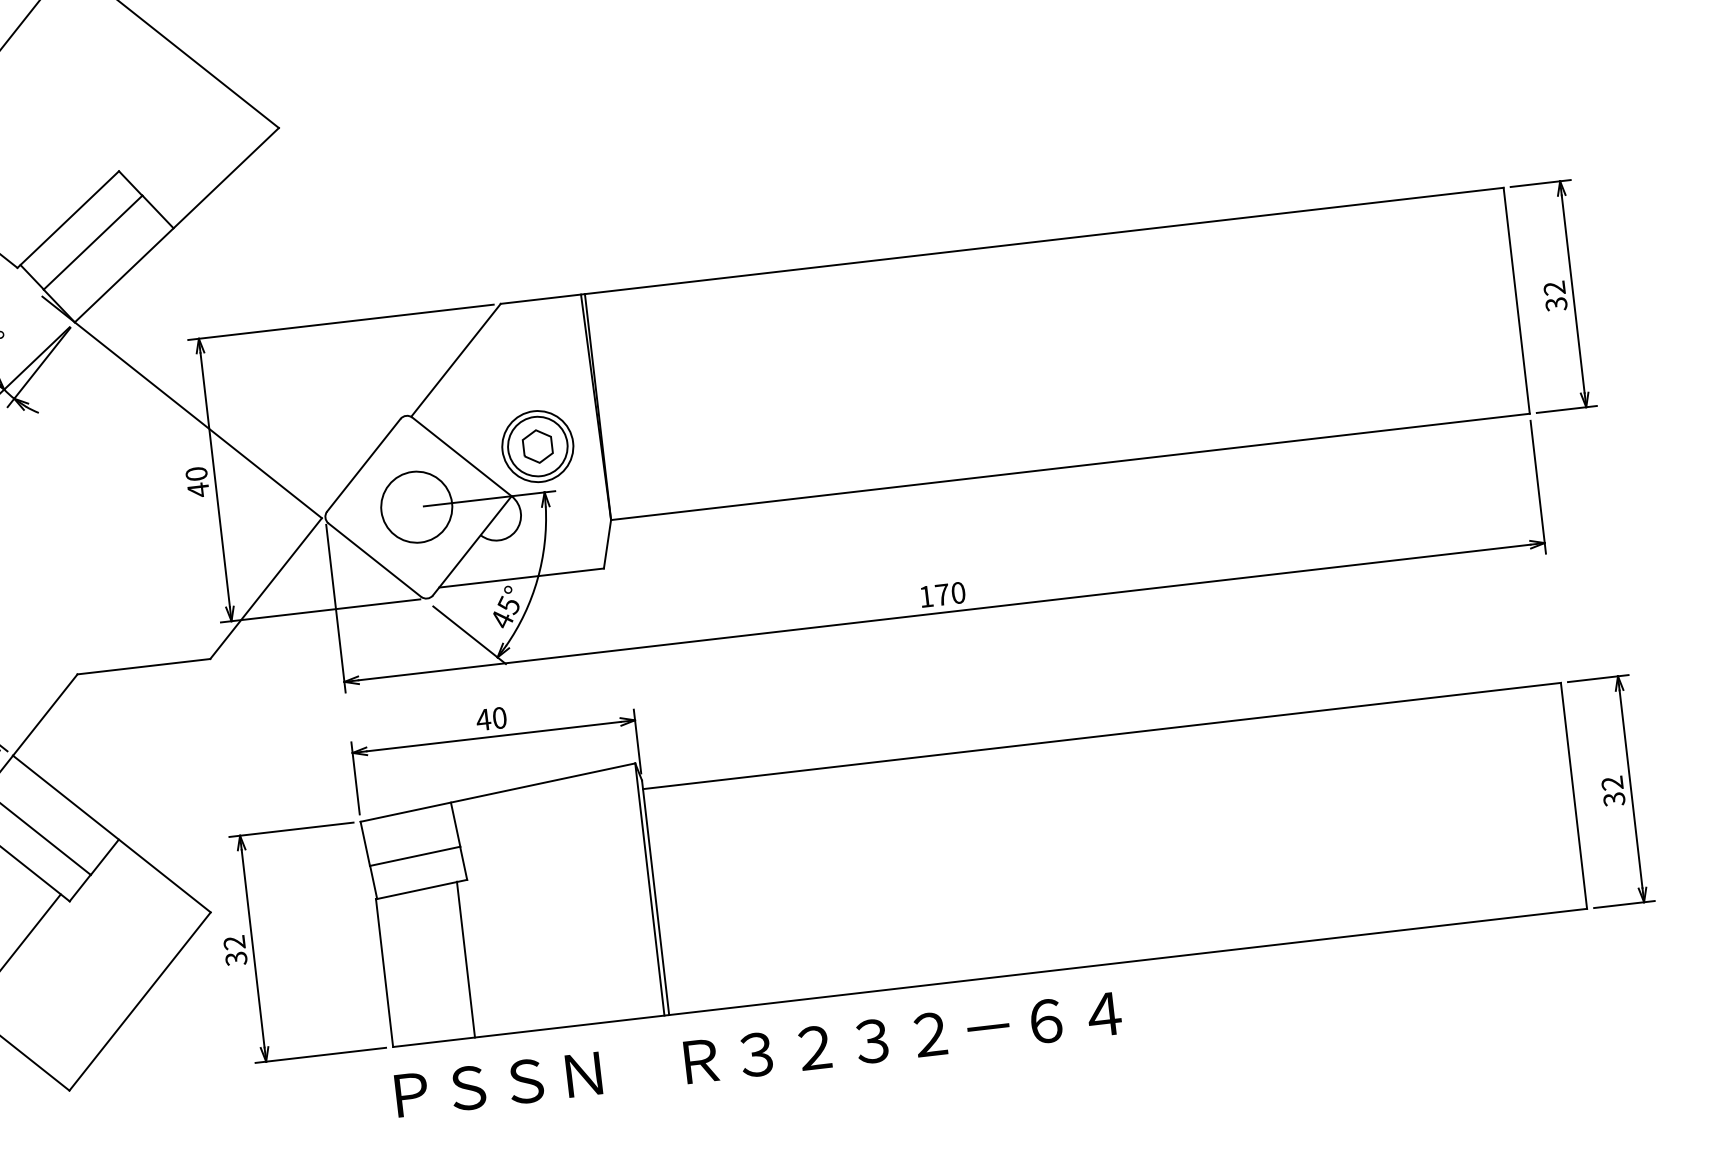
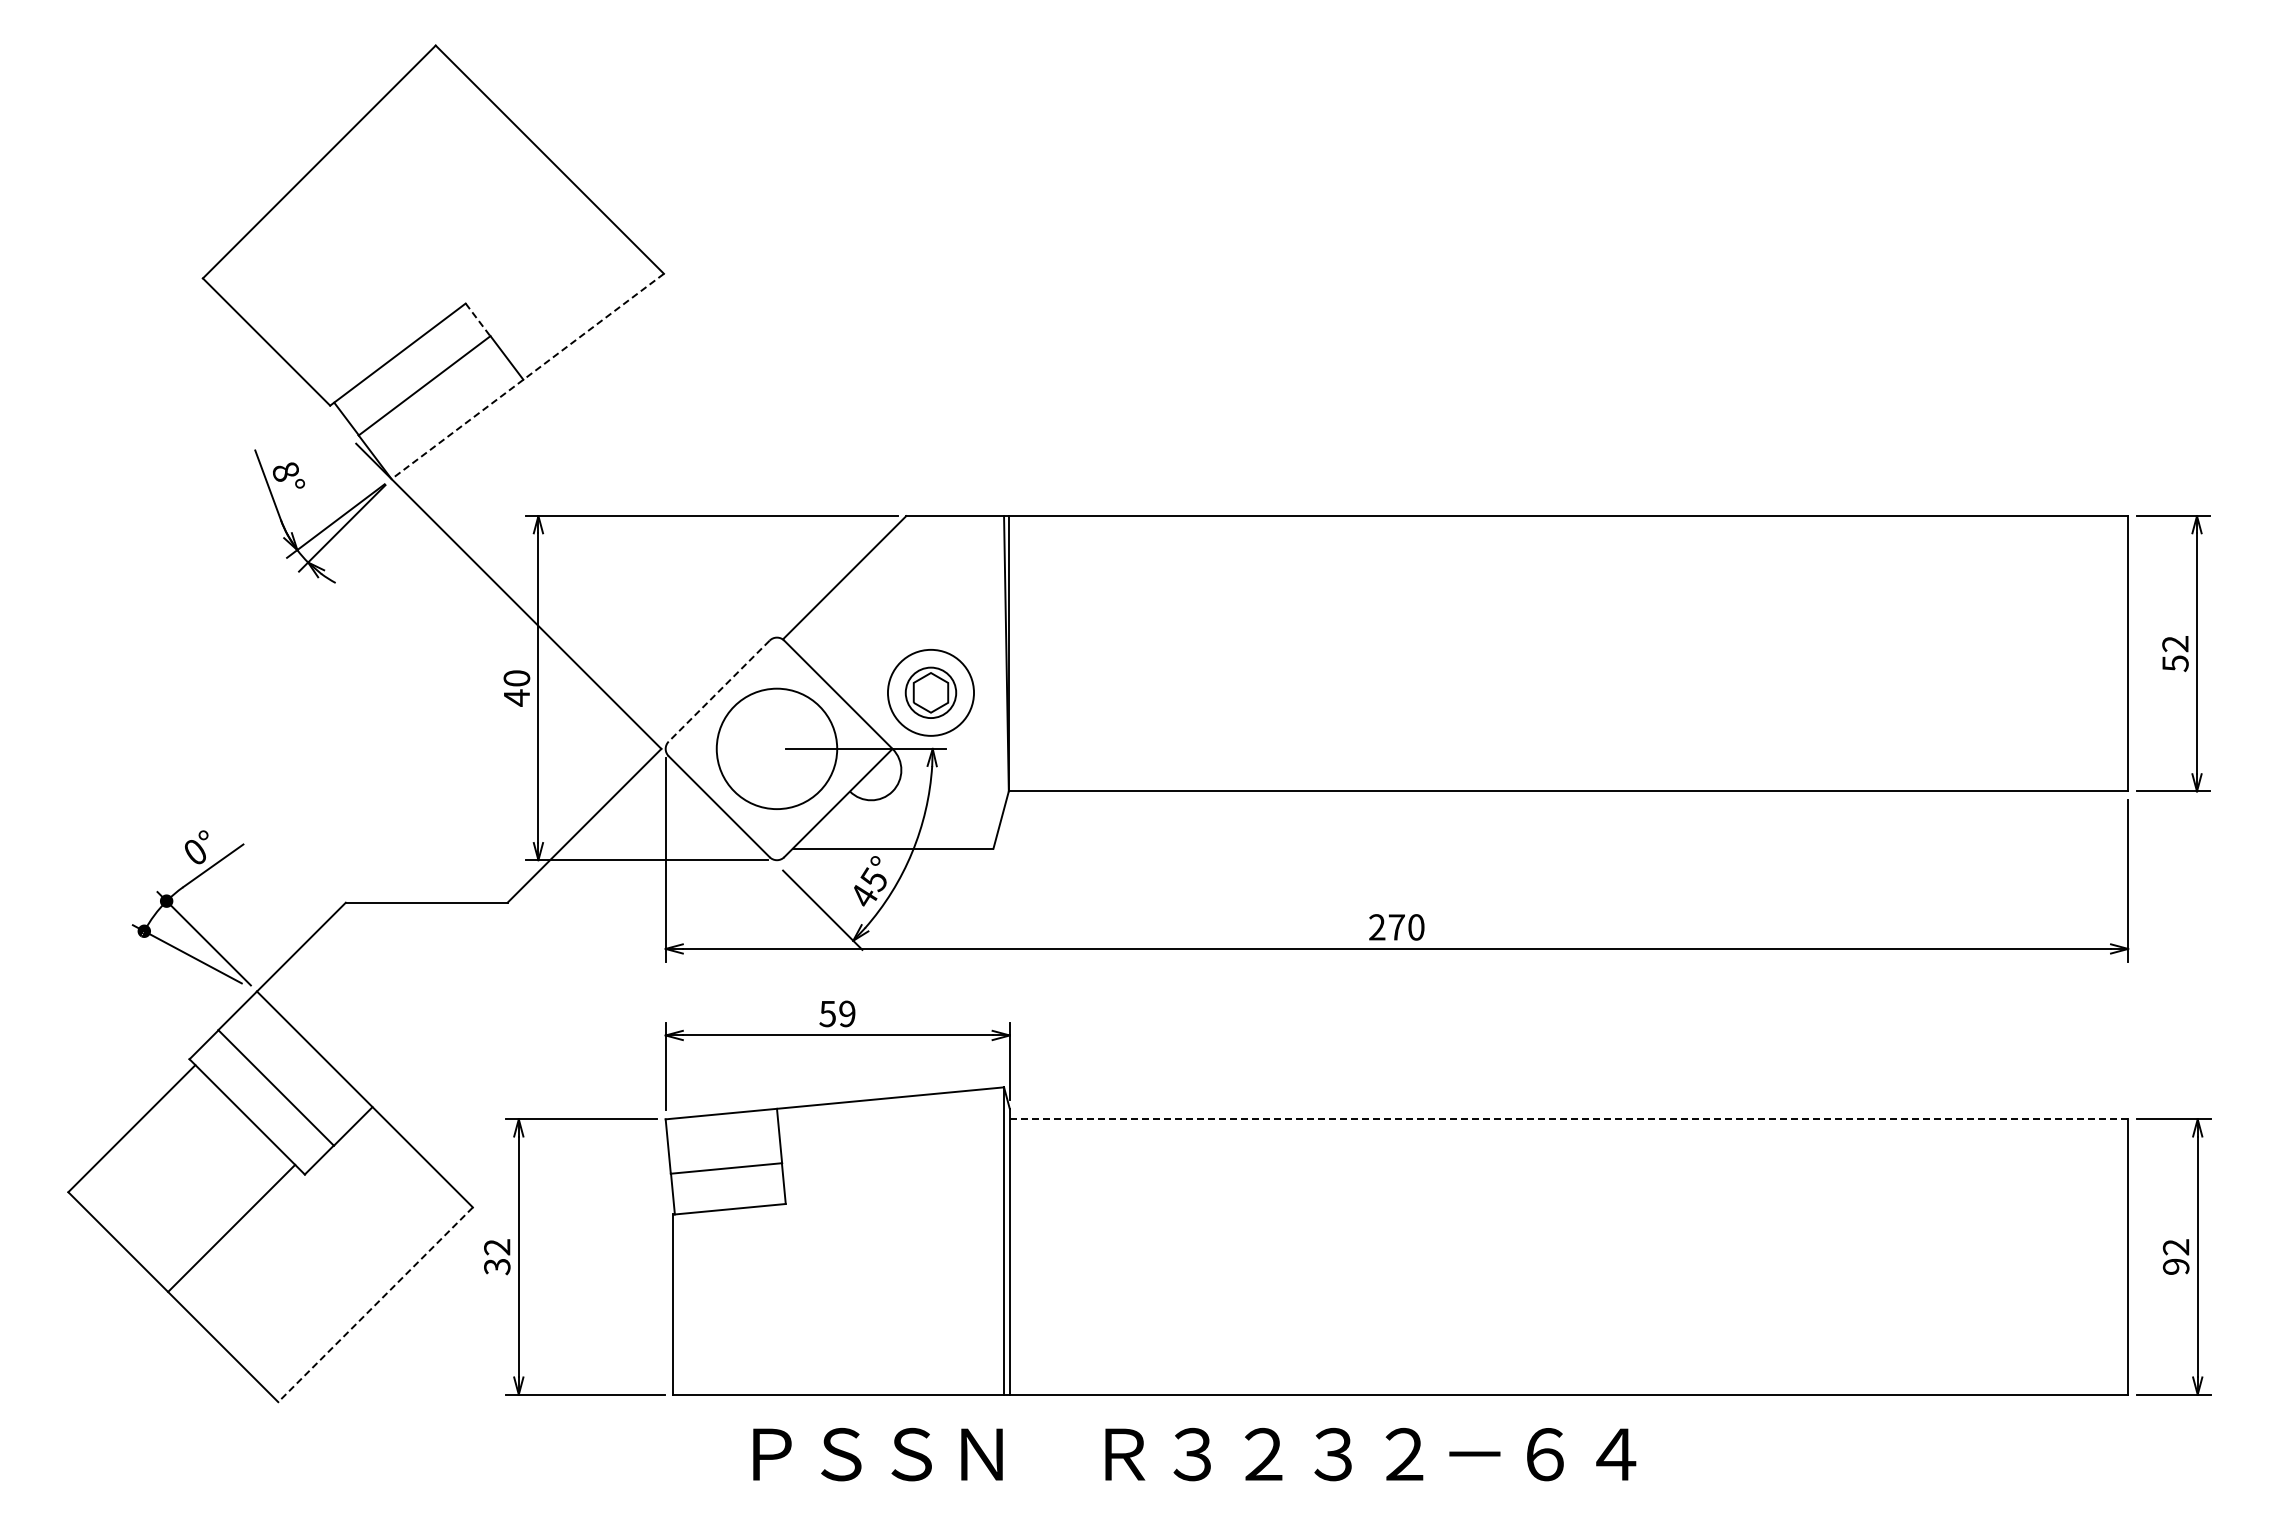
line: (131, 183) -> (478, 320), solid -> dashed
line: (176, 225) -> (527, 376), solid -> dashed
text: (1556, 304) -> (2175, 663), 32 -> 52
circle: (537, 446) -> (930, 692), size x0.7
line: (363, 465) -> (718, 691), solid -> dashed
circle: (416, 506) -> (776, 748), size x1.4
text: (926, 596) -> (1377, 927), 170 -> 270
text: (491, 718) -> (837, 1013), 40 -> 59
line: (1101, 736) -> (1568, 1119), solid -> dashed
text: (1614, 799) -> (2176, 1266), 32 -> 92
line: (466, 959) -> (773, 1299), removed
line: (140, 1001) -> (375, 1304), solid -> dashed
text: (758, 1054) -> (1194, 1454), moved

